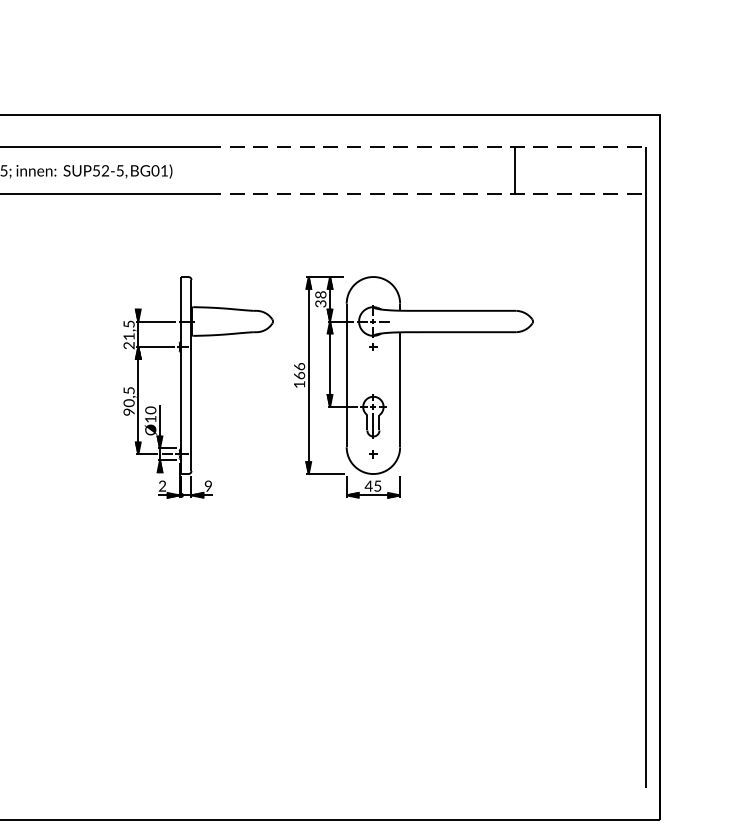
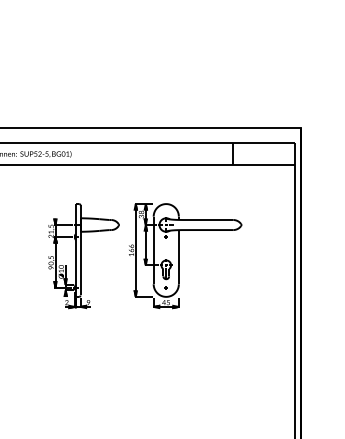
line: (426, 146) -> (191, 142), dashed -> solid
line: (426, 193) -> (191, 164), dashed -> solid

